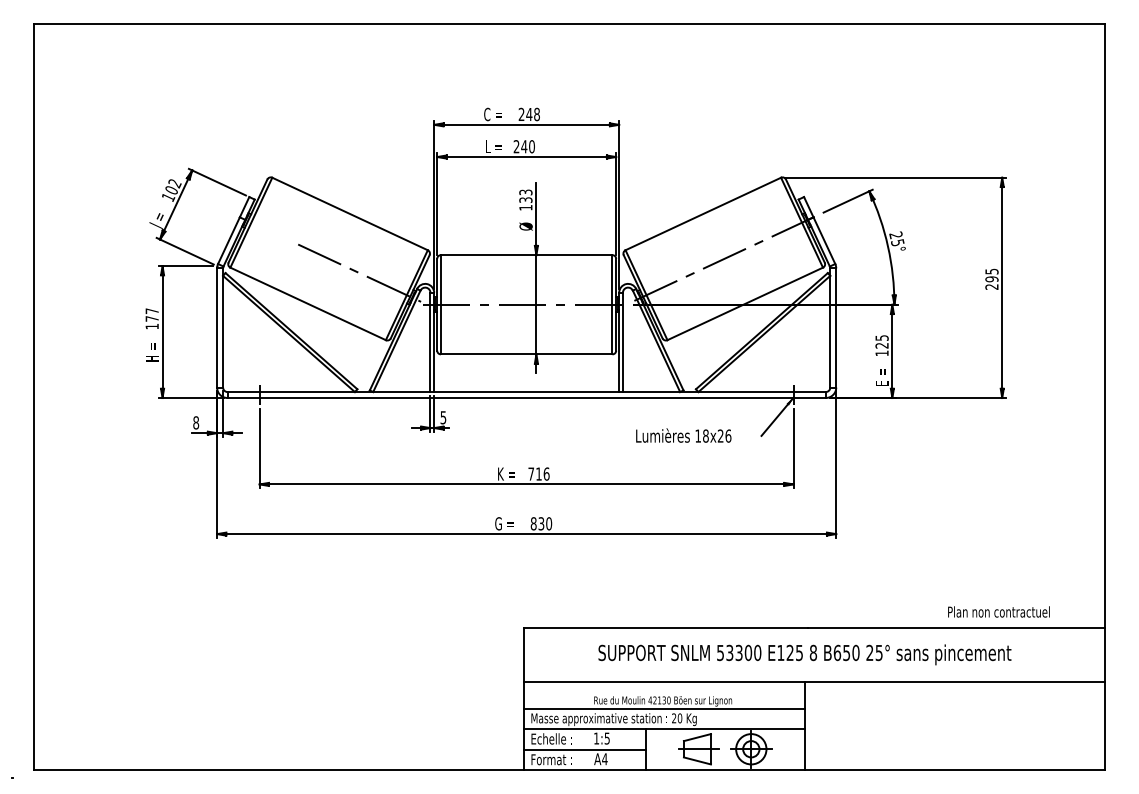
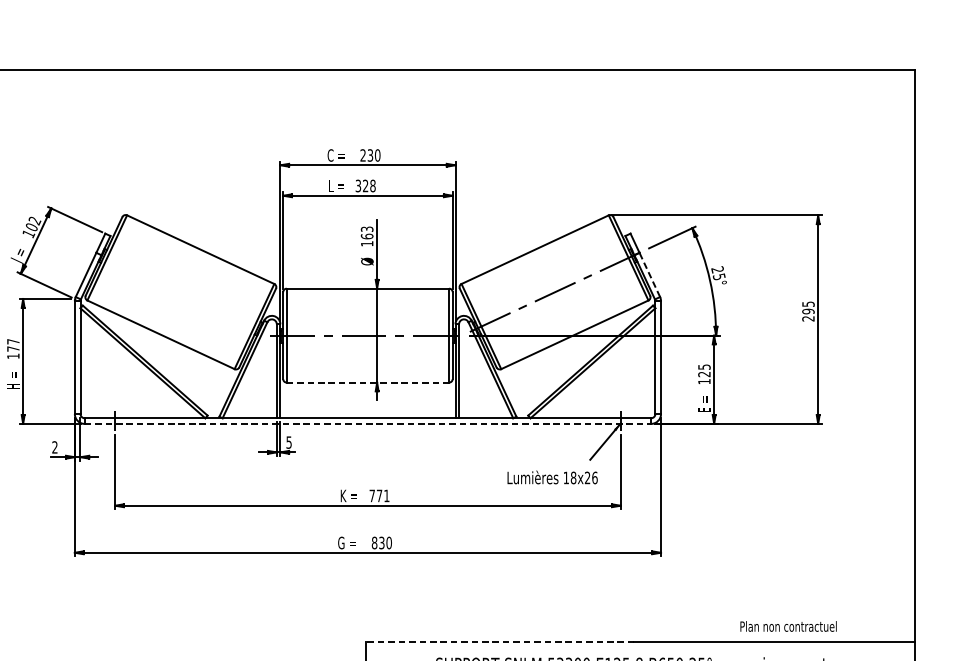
text: (533, 114) -> (374, 155), 248 -> 230
text: (523, 146) -> (364, 185), 240 -> 328
text: (525, 200) -> (366, 236), 133 -> 163
line: (824, 240) -> (649, 274), solid -> dashed
line: (359, 272) -> (209, 305), removed
line: (526, 354) -> (367, 382), solid -> dashed
line: (527, 398) -> (368, 424), solid -> dashed
text: (196, 422) -> (55, 447), 8 -> 2
text: (683, 435) -> (552, 477), moved
text: (542, 473) -> (382, 495), 716 -> 771
text: (998, 611) -> (788, 626), moved
line: (666, 628) -> (500, 642), solid -> dashed

